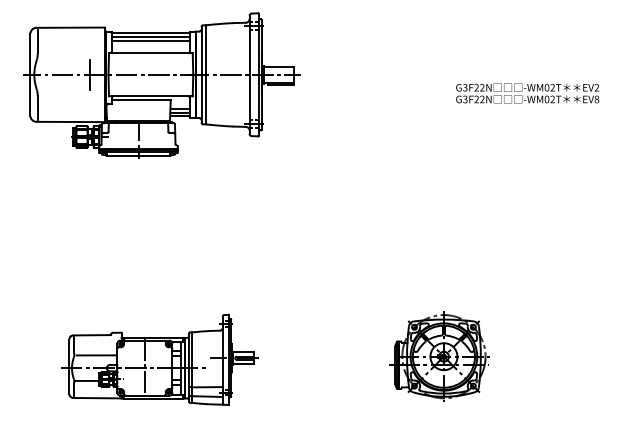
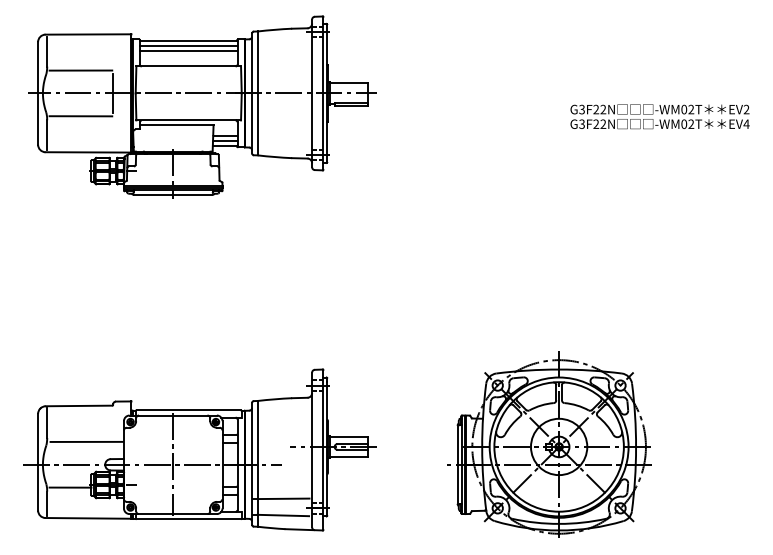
line: (64, 56) -> (80, 70), added
line: (64, 93) -> (80, 116), added
text: (596, 98) -> (746, 123), EV8 -> EV4
part: (439, 355) -> (549, 444), size x1.67
part: (159, 359) -> (199, 449), size x1.43

